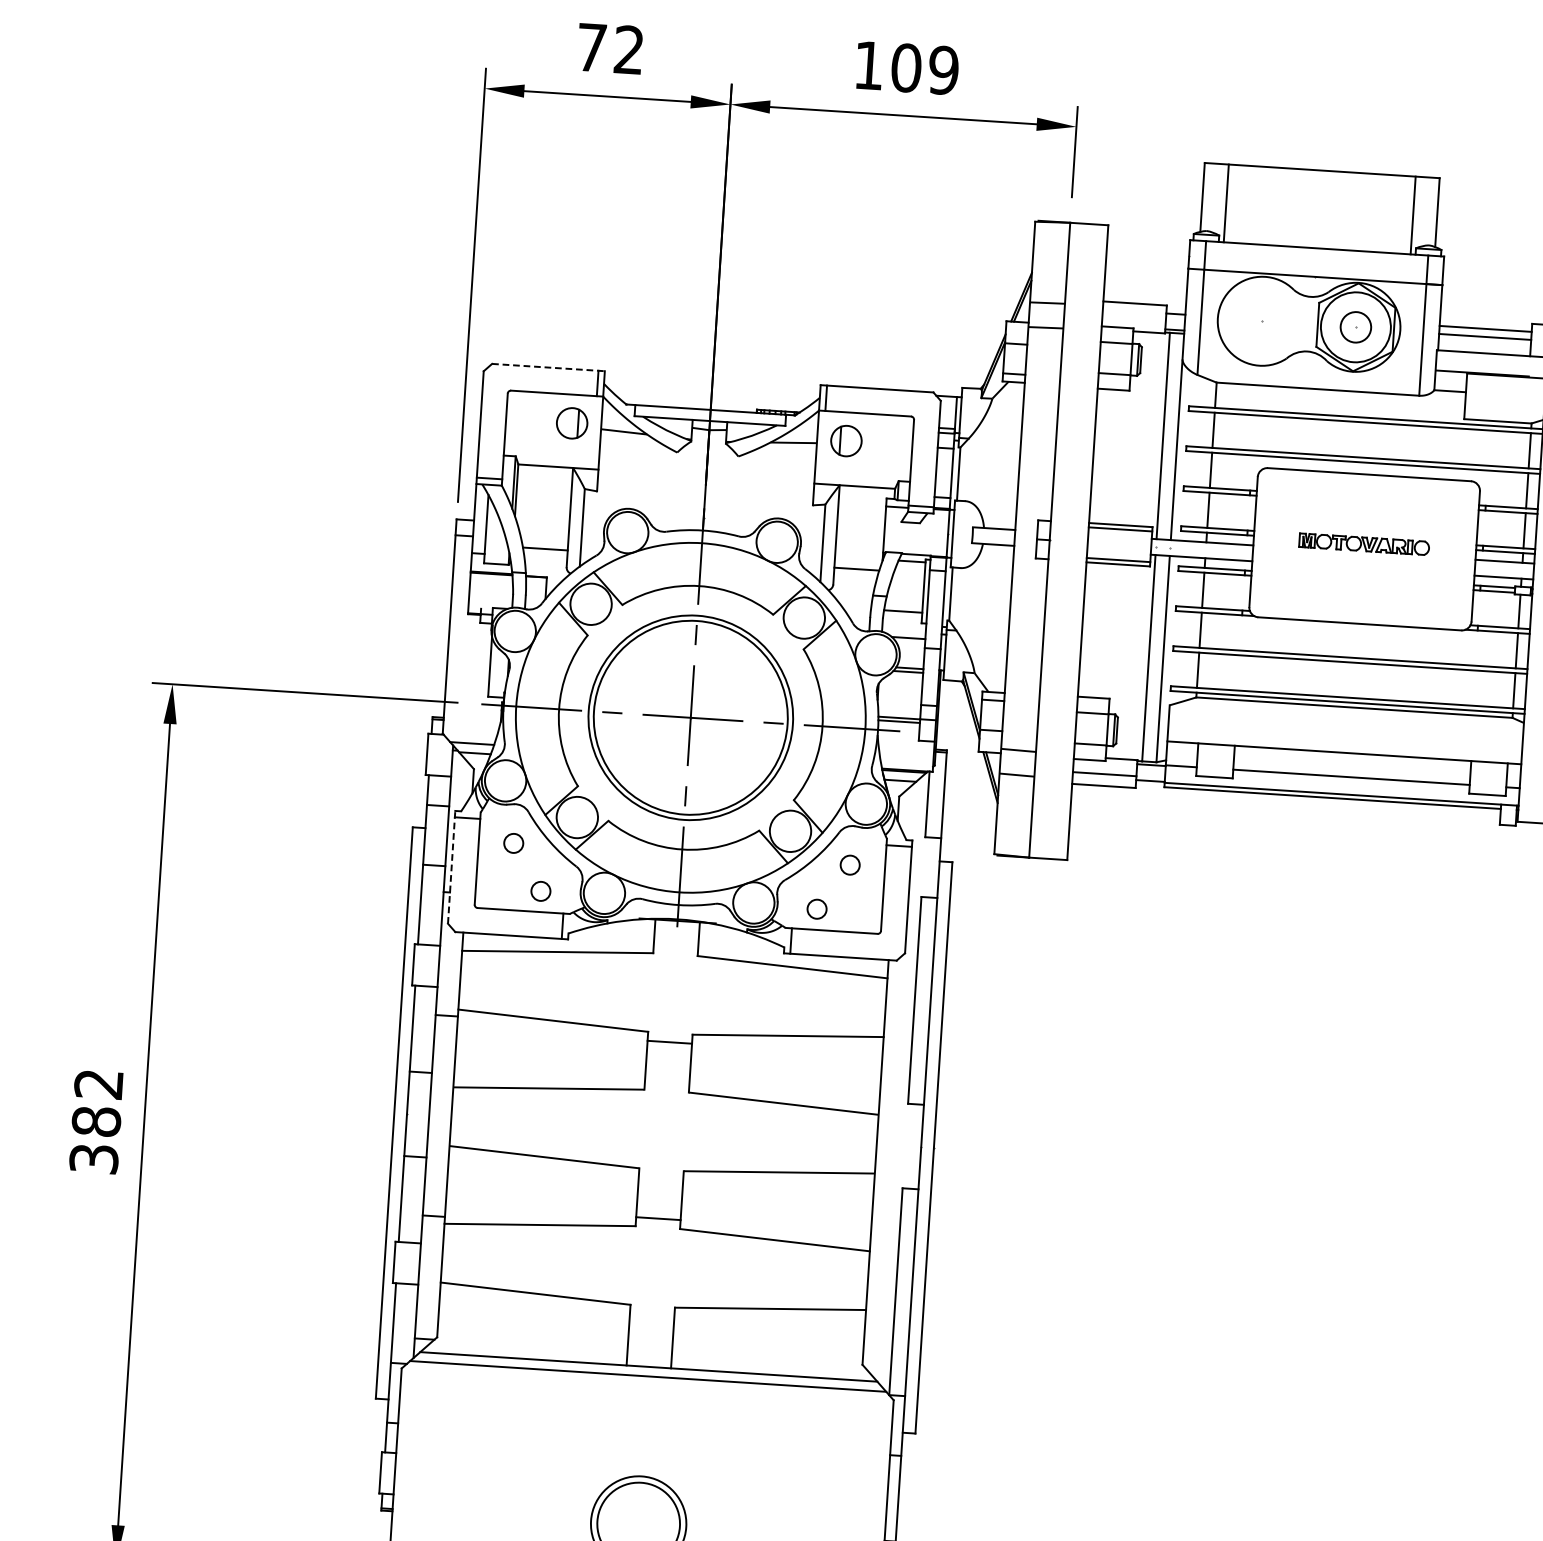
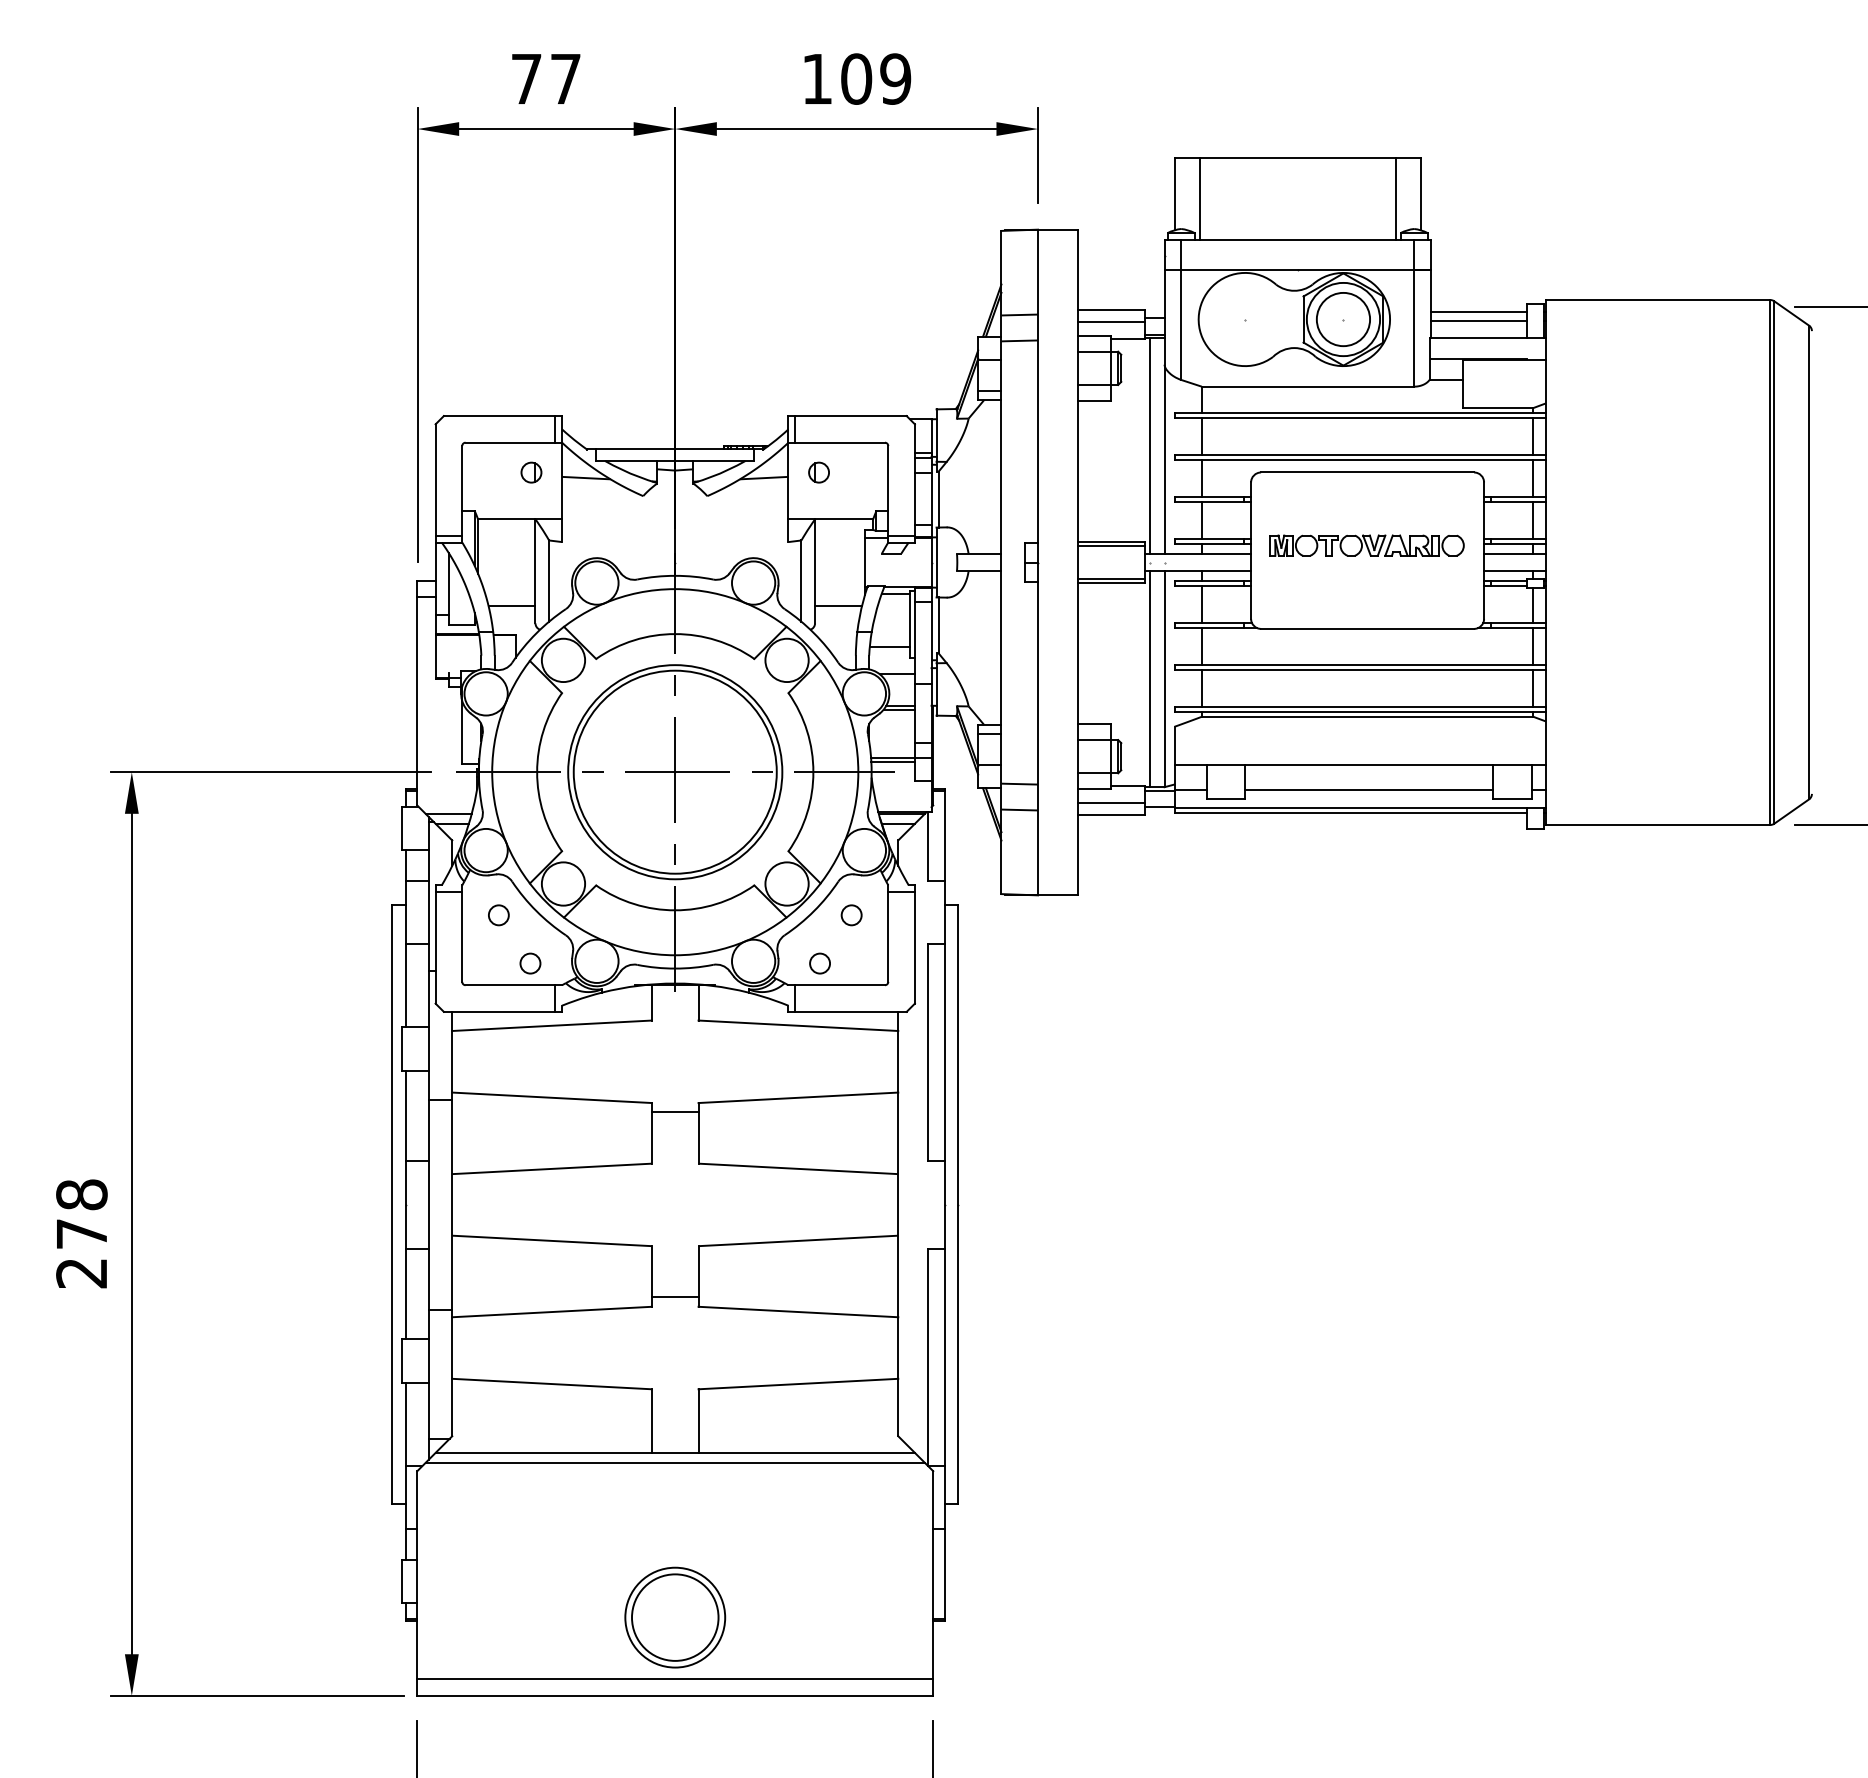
text: (628, 49) -> (565, 78), 72 -> 77
line: (1134, 314) -> (1111, 321), added
circle: (1355, 327) -> (1343, 319), size x1.67
line: (548, 368) -> (503, 416), dashed -> solid
part: (572, 423) -> (531, 472), size x0.62
part: (845, 440) -> (818, 472), size x0.62
part: (1363, 544) -> (1366, 545), size x1.43
line: (451, 867) -> (435, 944), dashed -> solid
text: (96, 1121) -> (81, 1233), 382 -> 278

